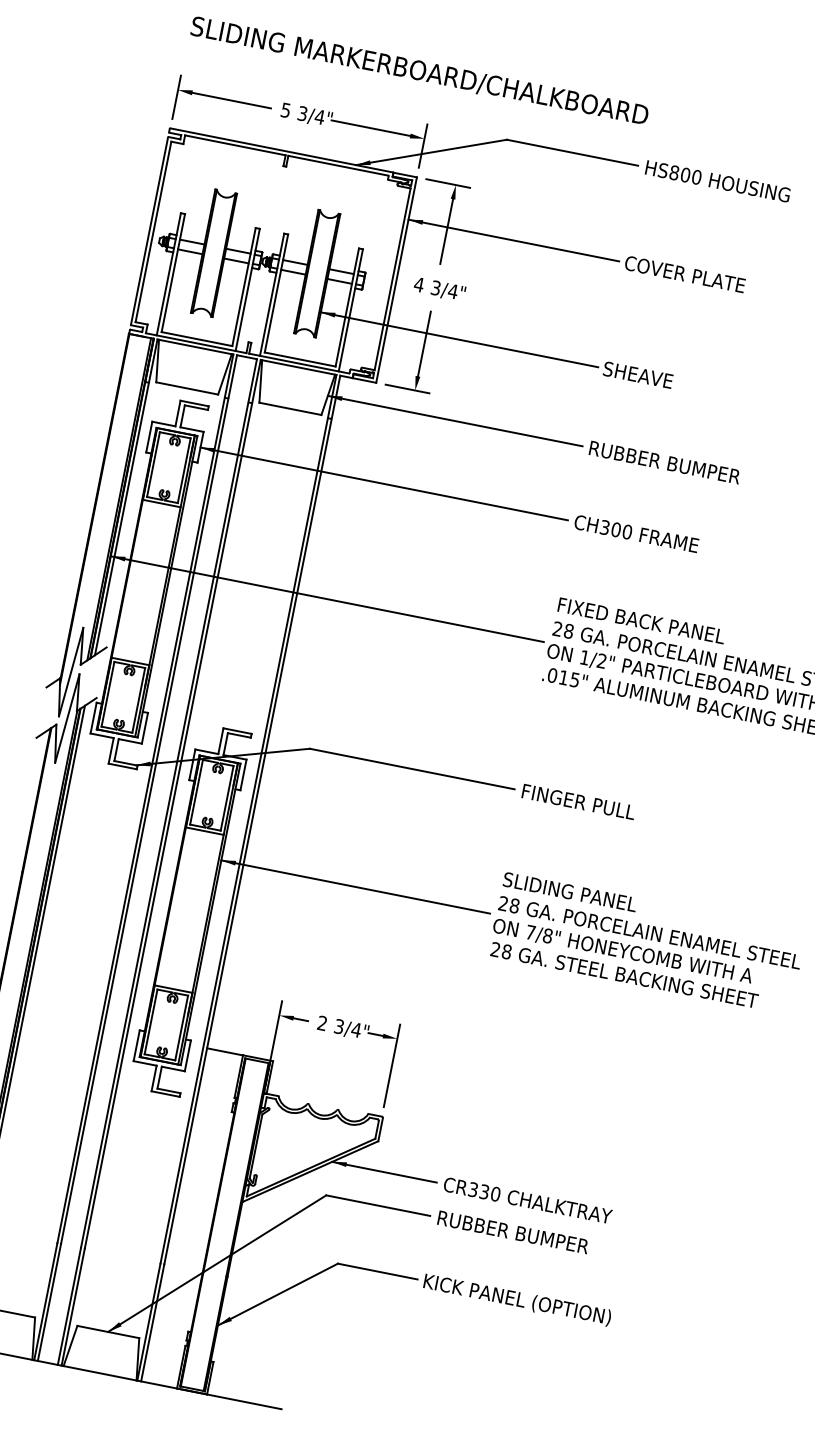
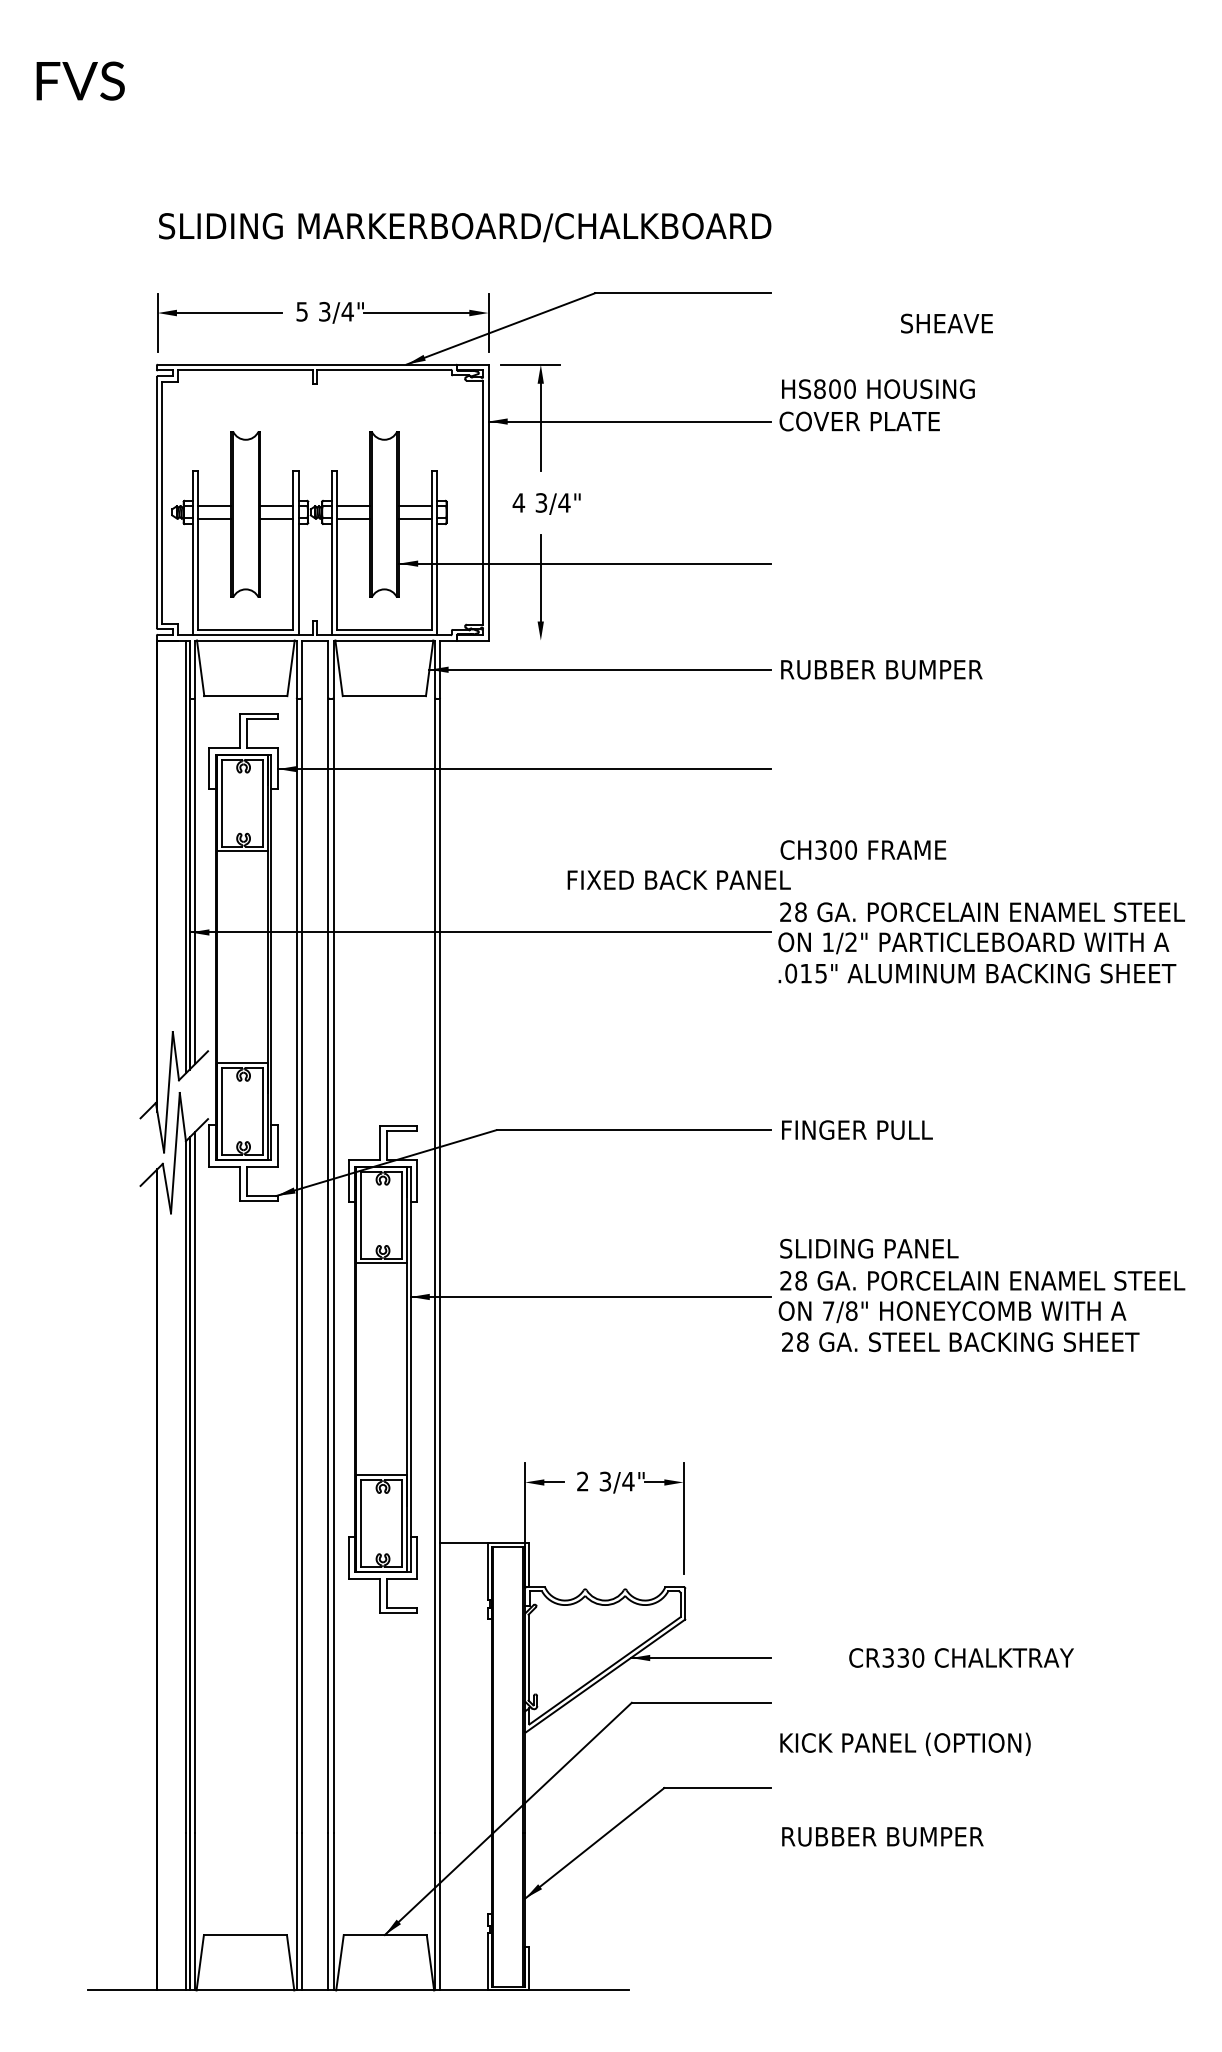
text: (718, 181) -> (878, 388), moved
text: (637, 374) -> (946, 323), moved
line: (407, 388) -> (530, 640), removed
text: (636, 533) -> (863, 849), moved
text: (641, 620) -> (678, 879), moved
text: (527, 1200) -> (961, 1657), moved
text: (513, 1232) -> (882, 1836), moved
text: (517, 1299) -> (905, 1743), moved

